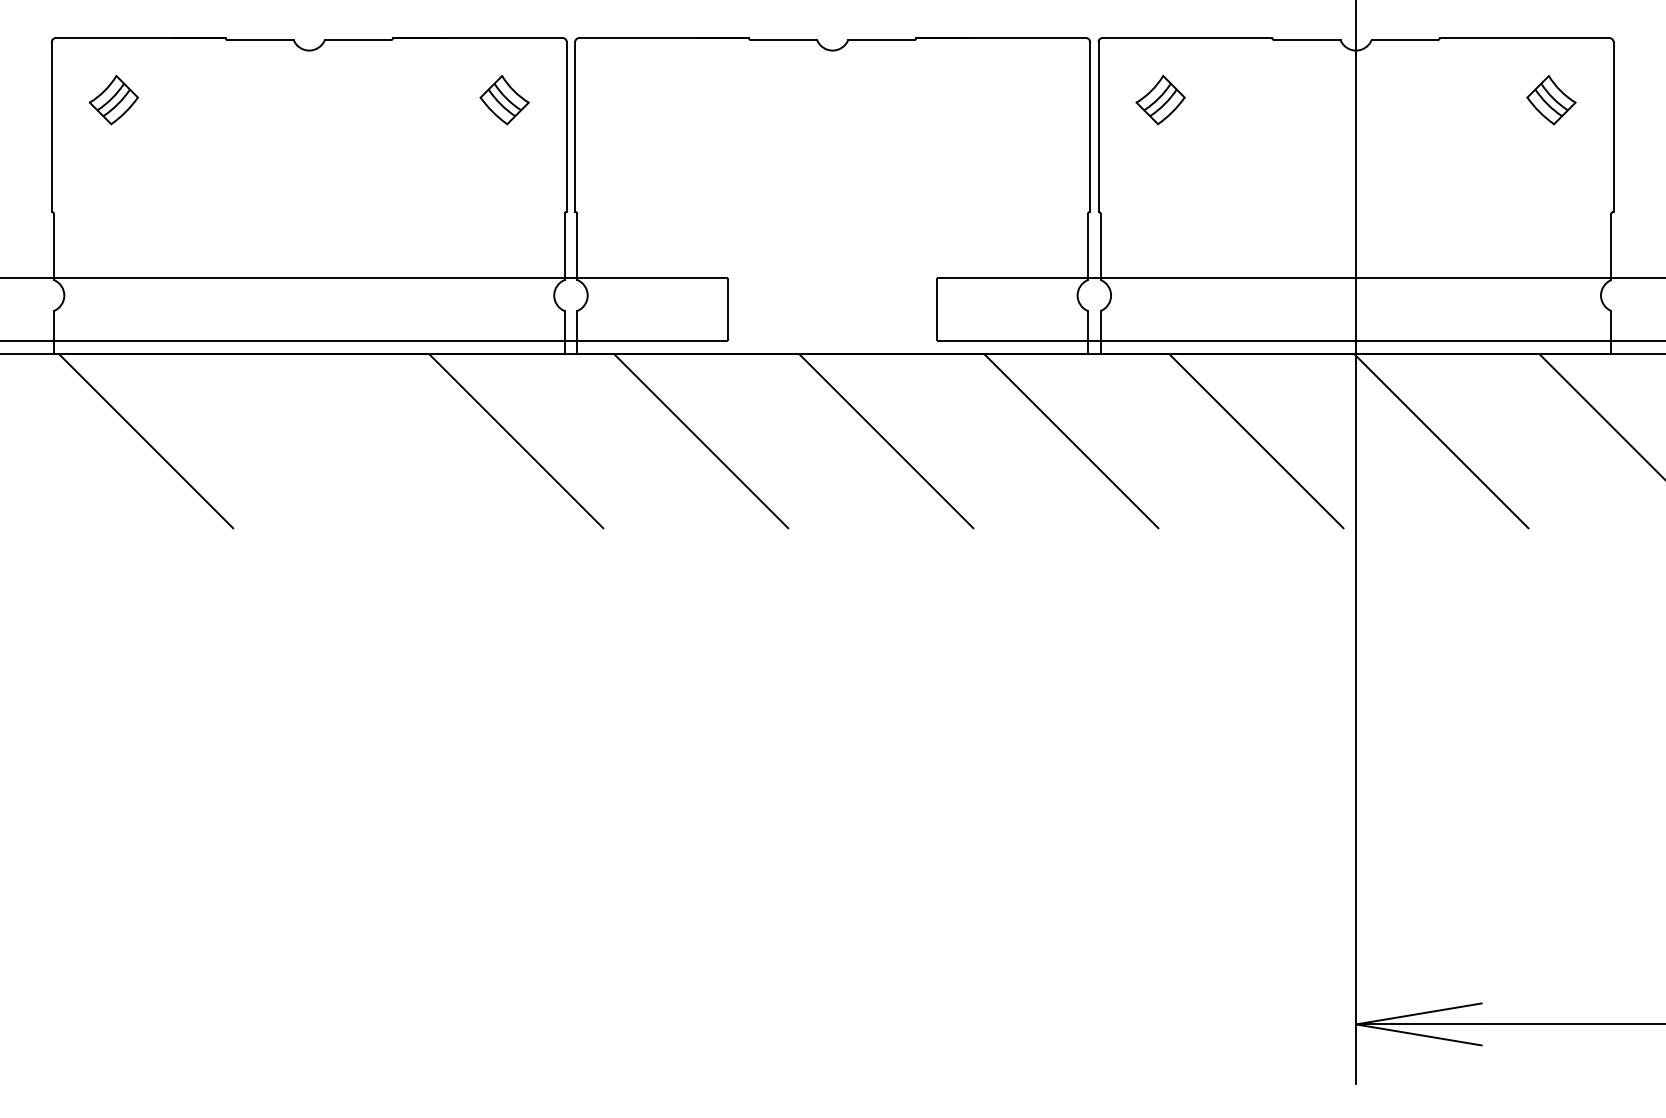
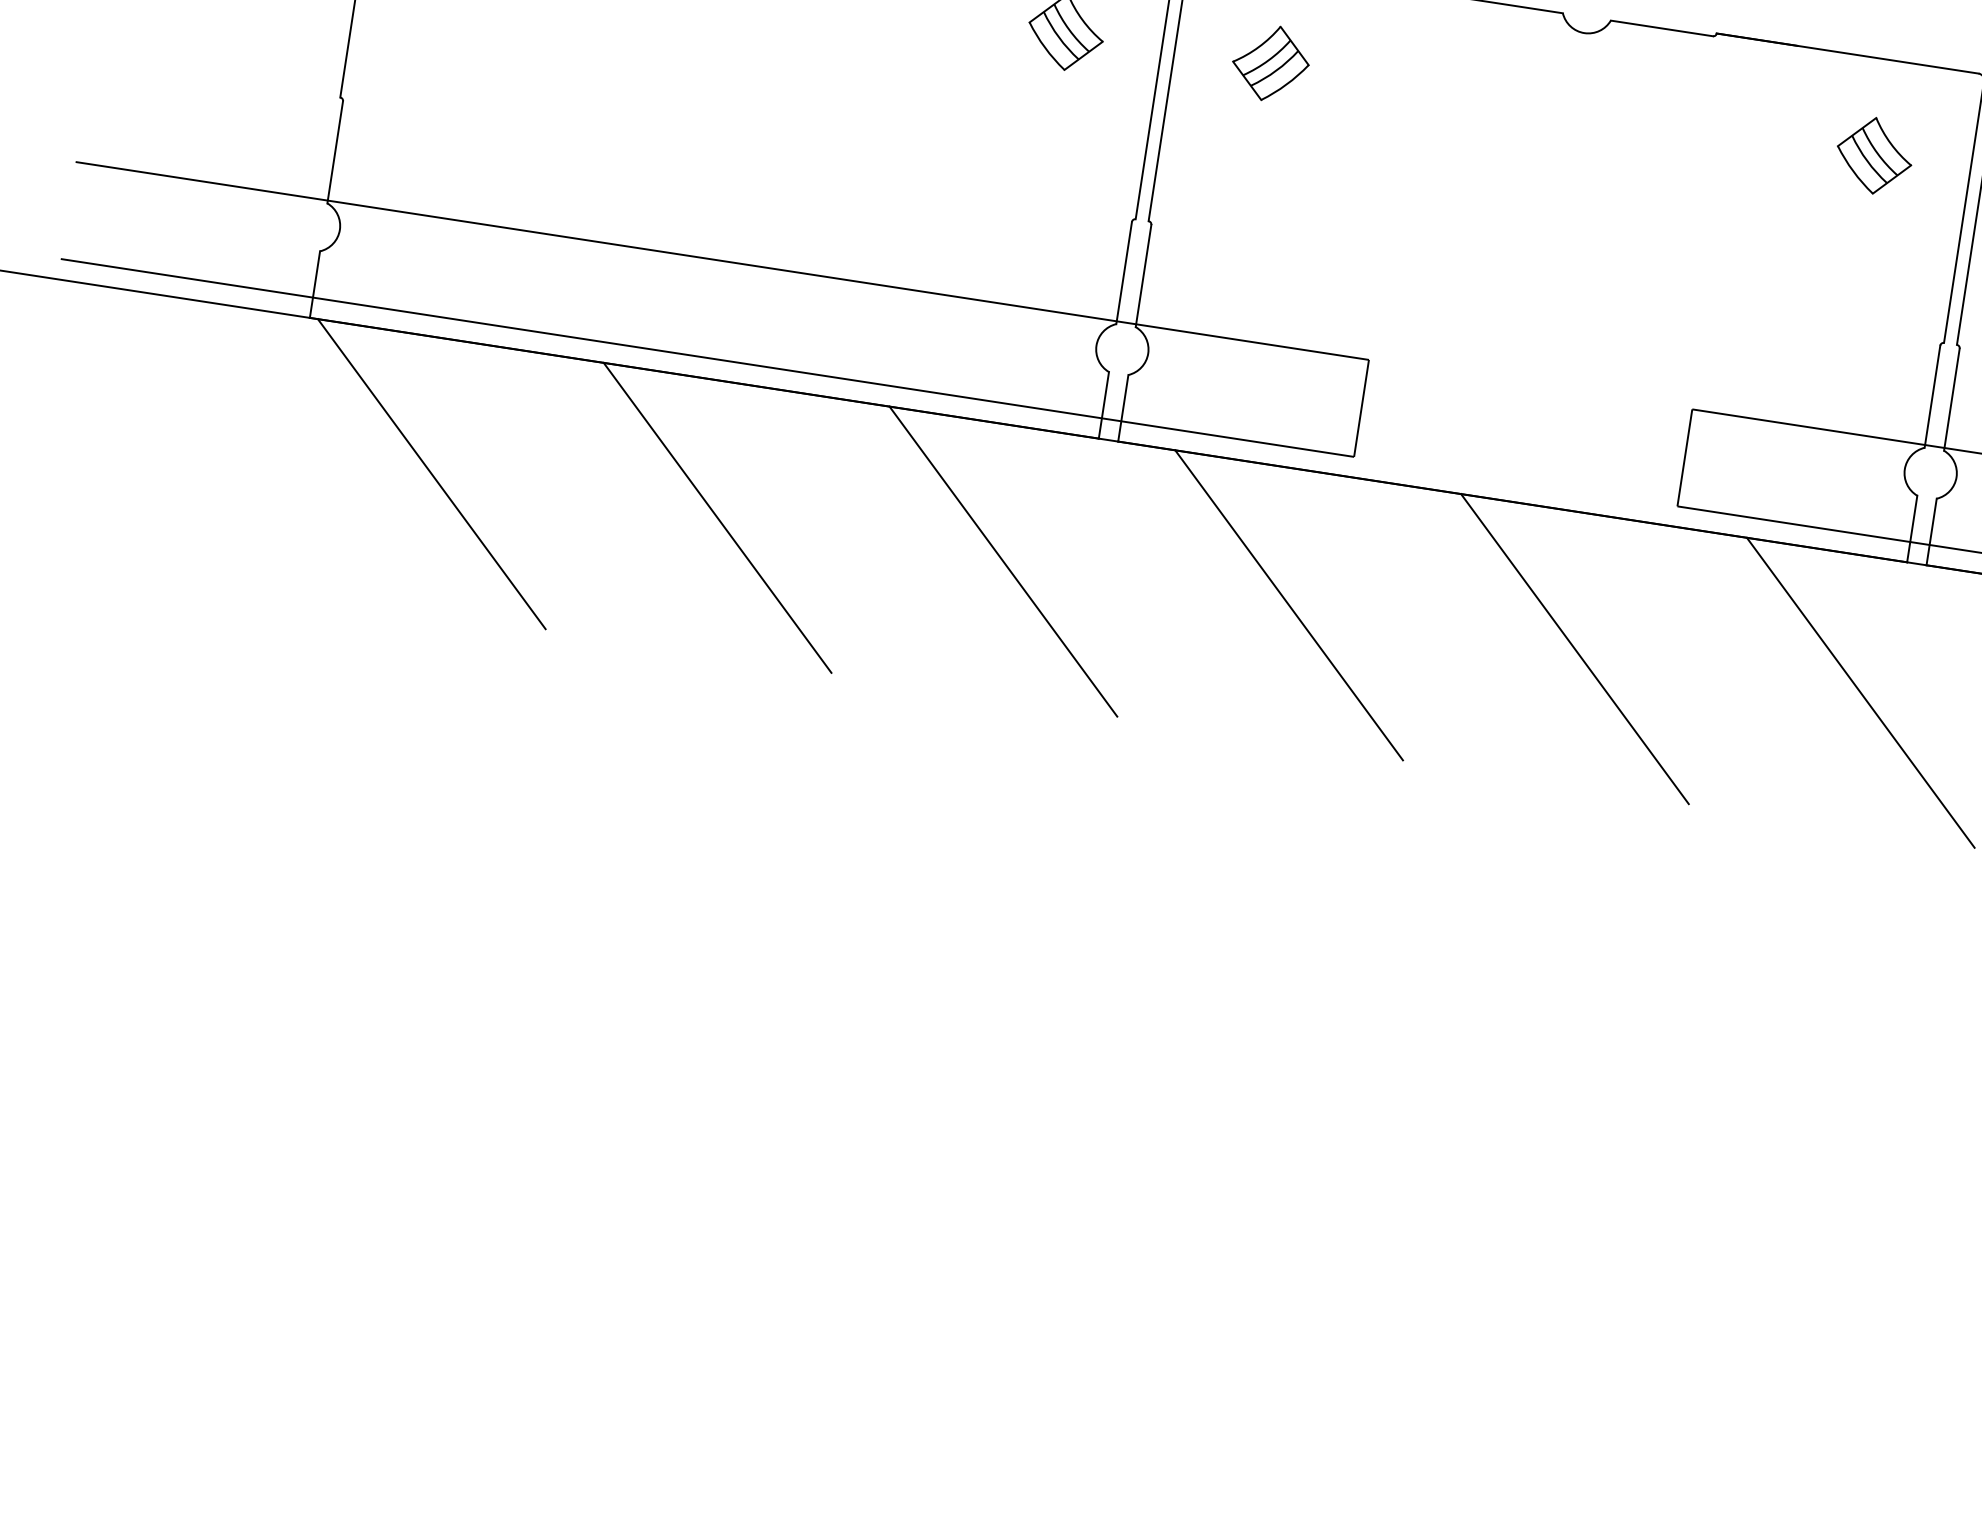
part: (637, 100) -> (1271, 64), added
part: (1028, 100) -> (1875, 156), added
line: (331, 441) -> (718, 518), added

